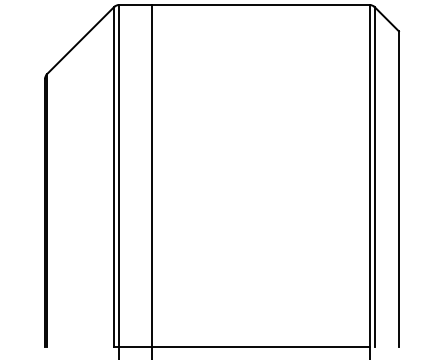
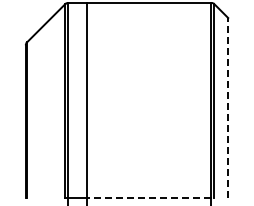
line: (399, 187) -> (228, 107), solid -> dashed
line: (259, 347) -> (148, 198), solid -> dashed

